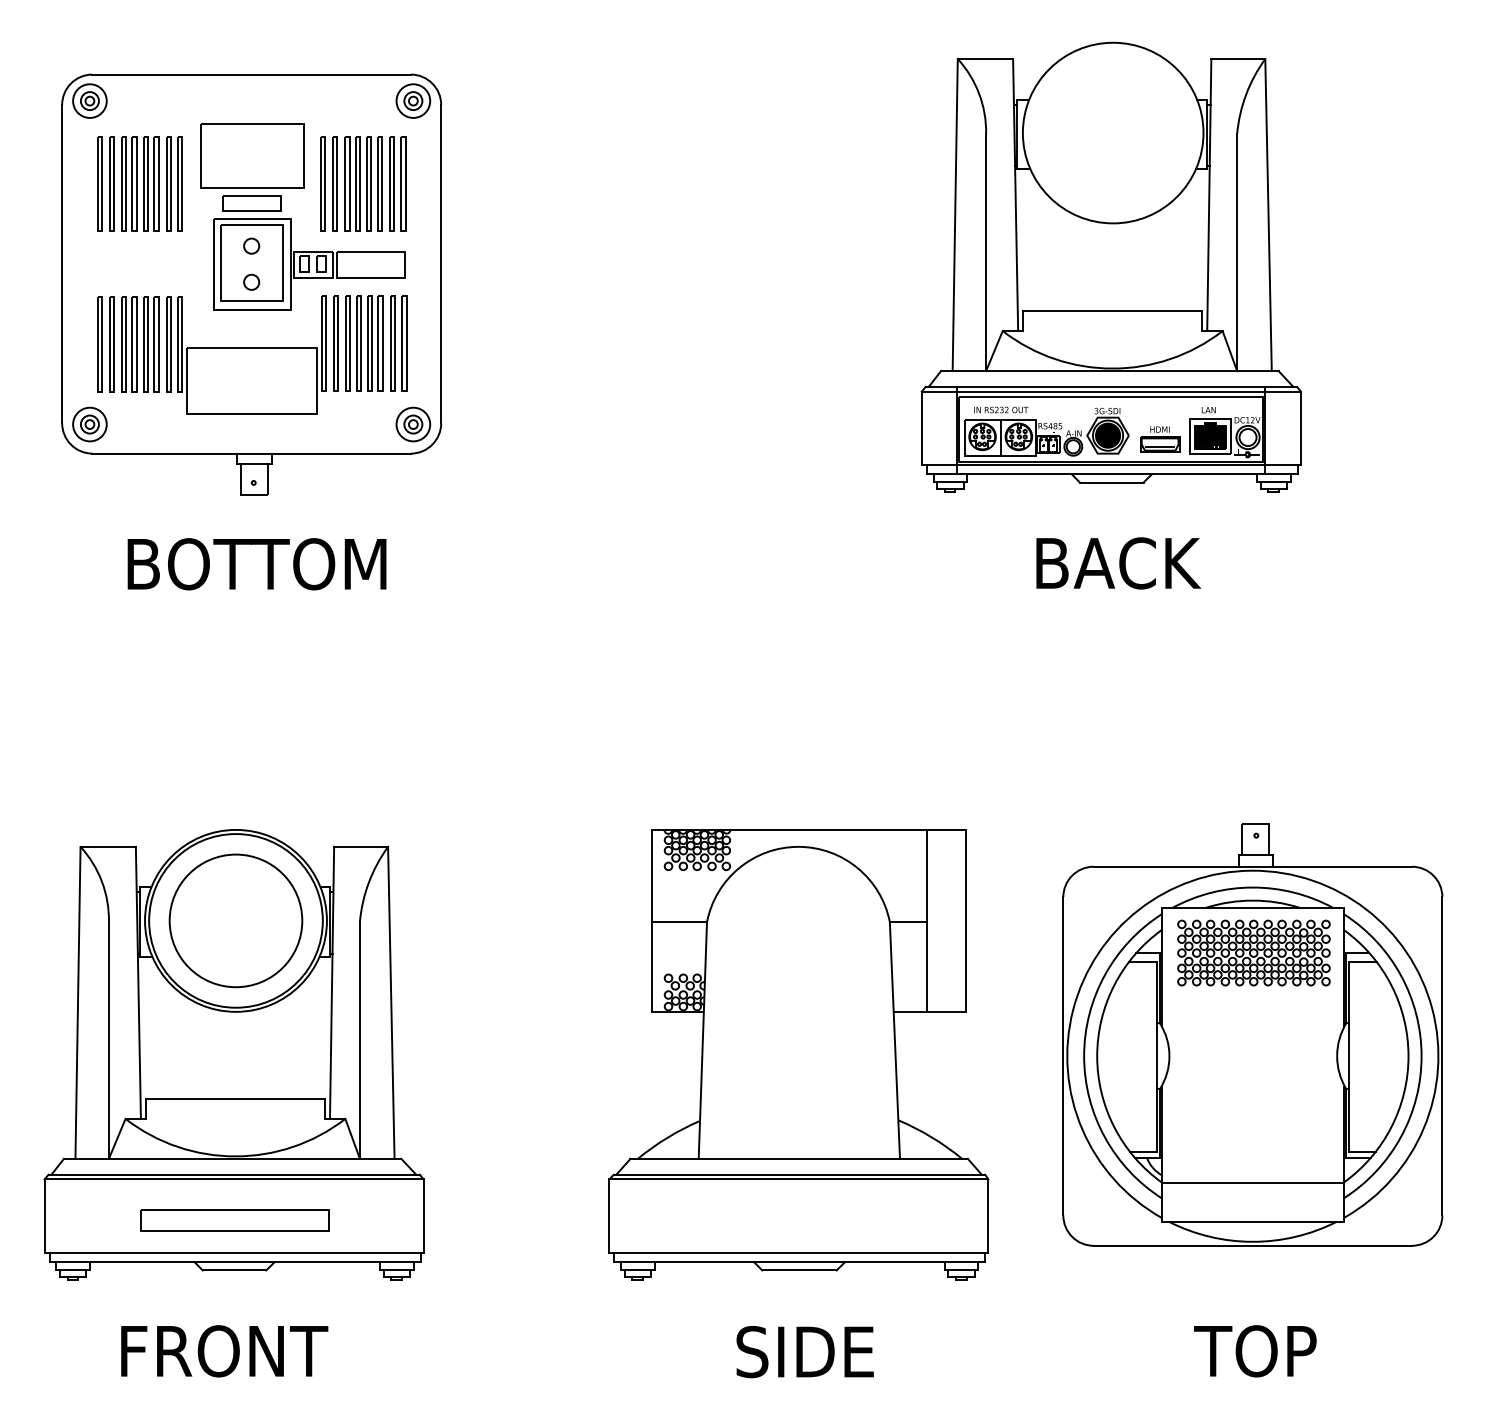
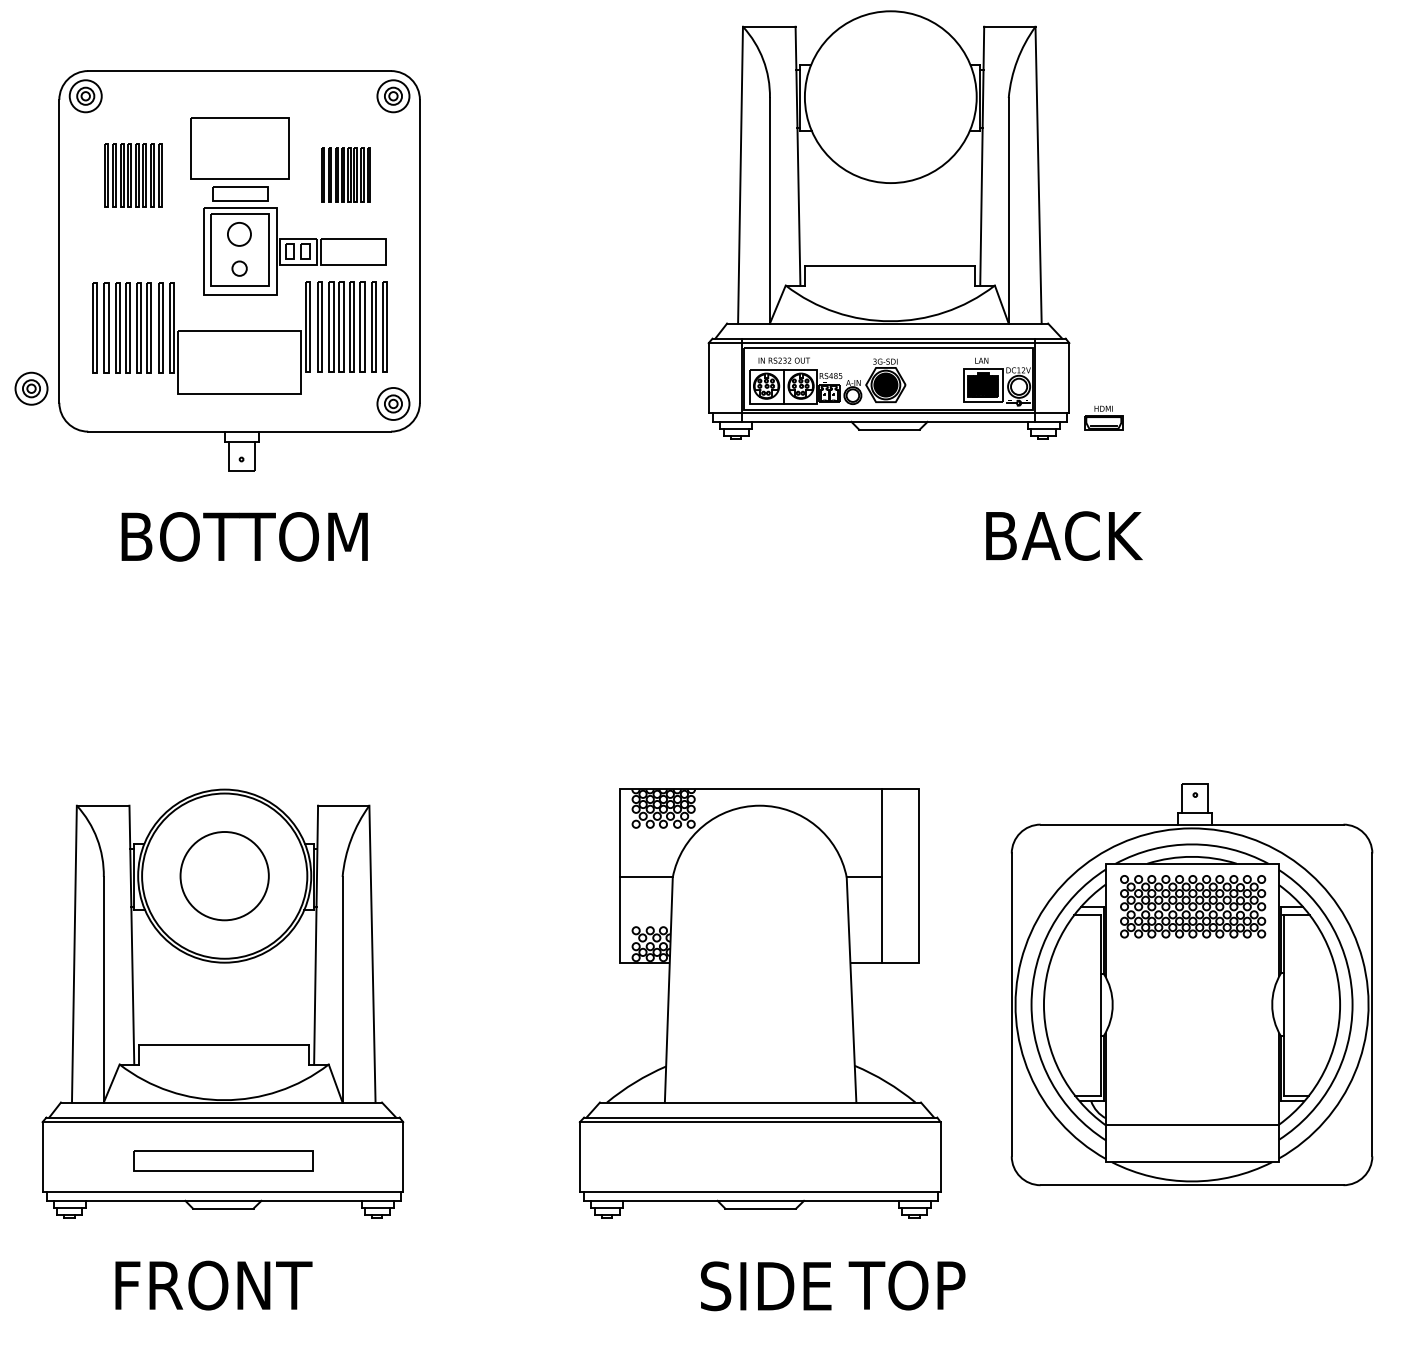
part: (139, 183) -> (132, 174), size x0.7
part: (363, 183) -> (346, 174), size x0.6
circle: (251, 245) -> (239, 233), size x1.6
part: (1110, 266) -> (888, 224), moved
part: (89, 424) -> (31, 388), moved
circle: (235, 920) -> (224, 875), size x0.7
text: (1255, 1351) -> (907, 1285), moved

